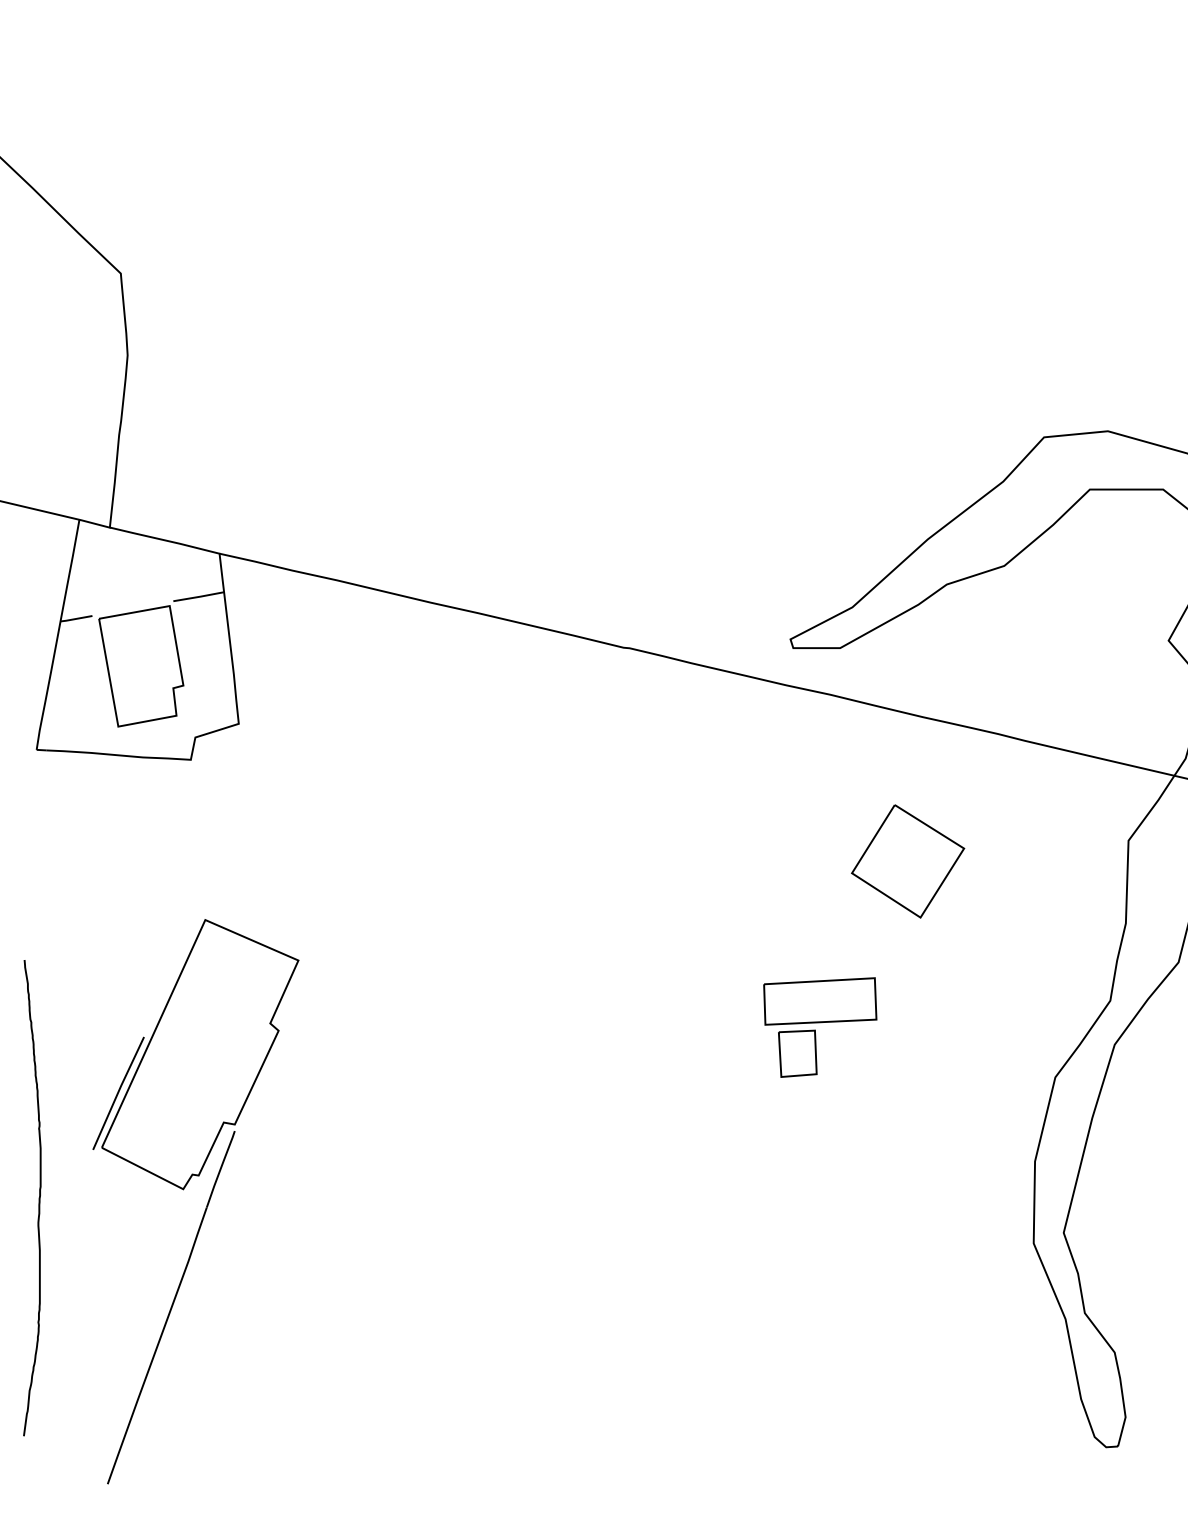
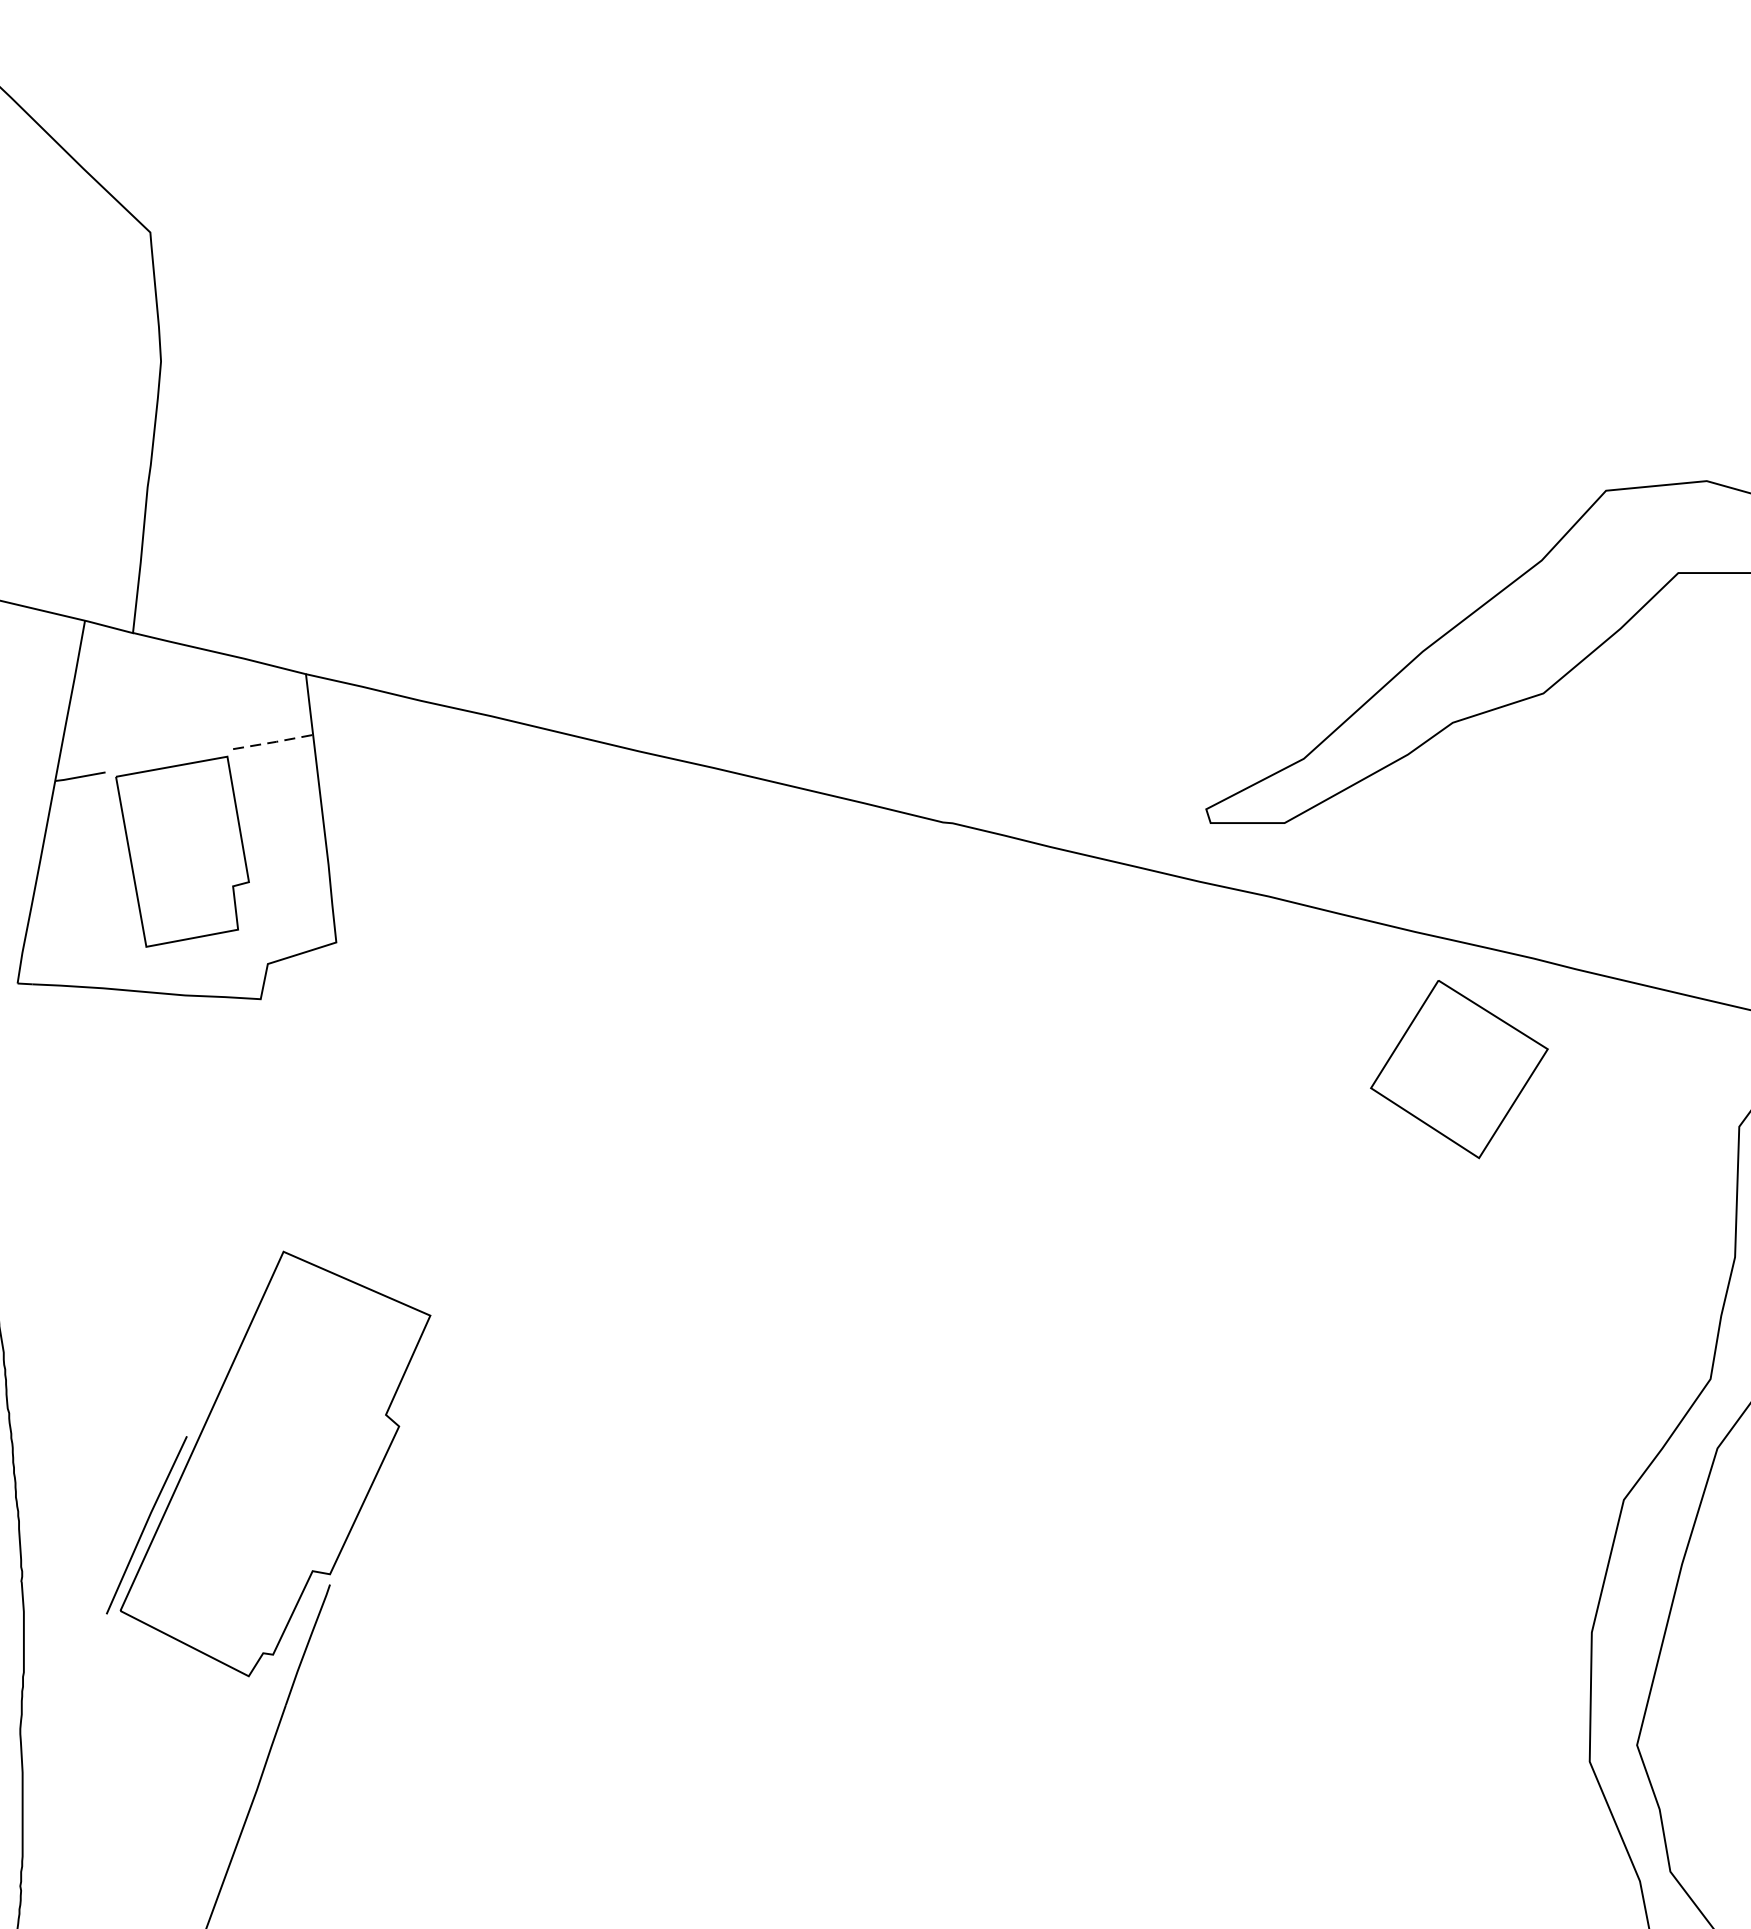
line: (199, 596) -> (274, 741), solid -> dashed
part: (908, 861) -> (1460, 1069), moved
part: (820, 1027) -> (1253, 1421), removed

